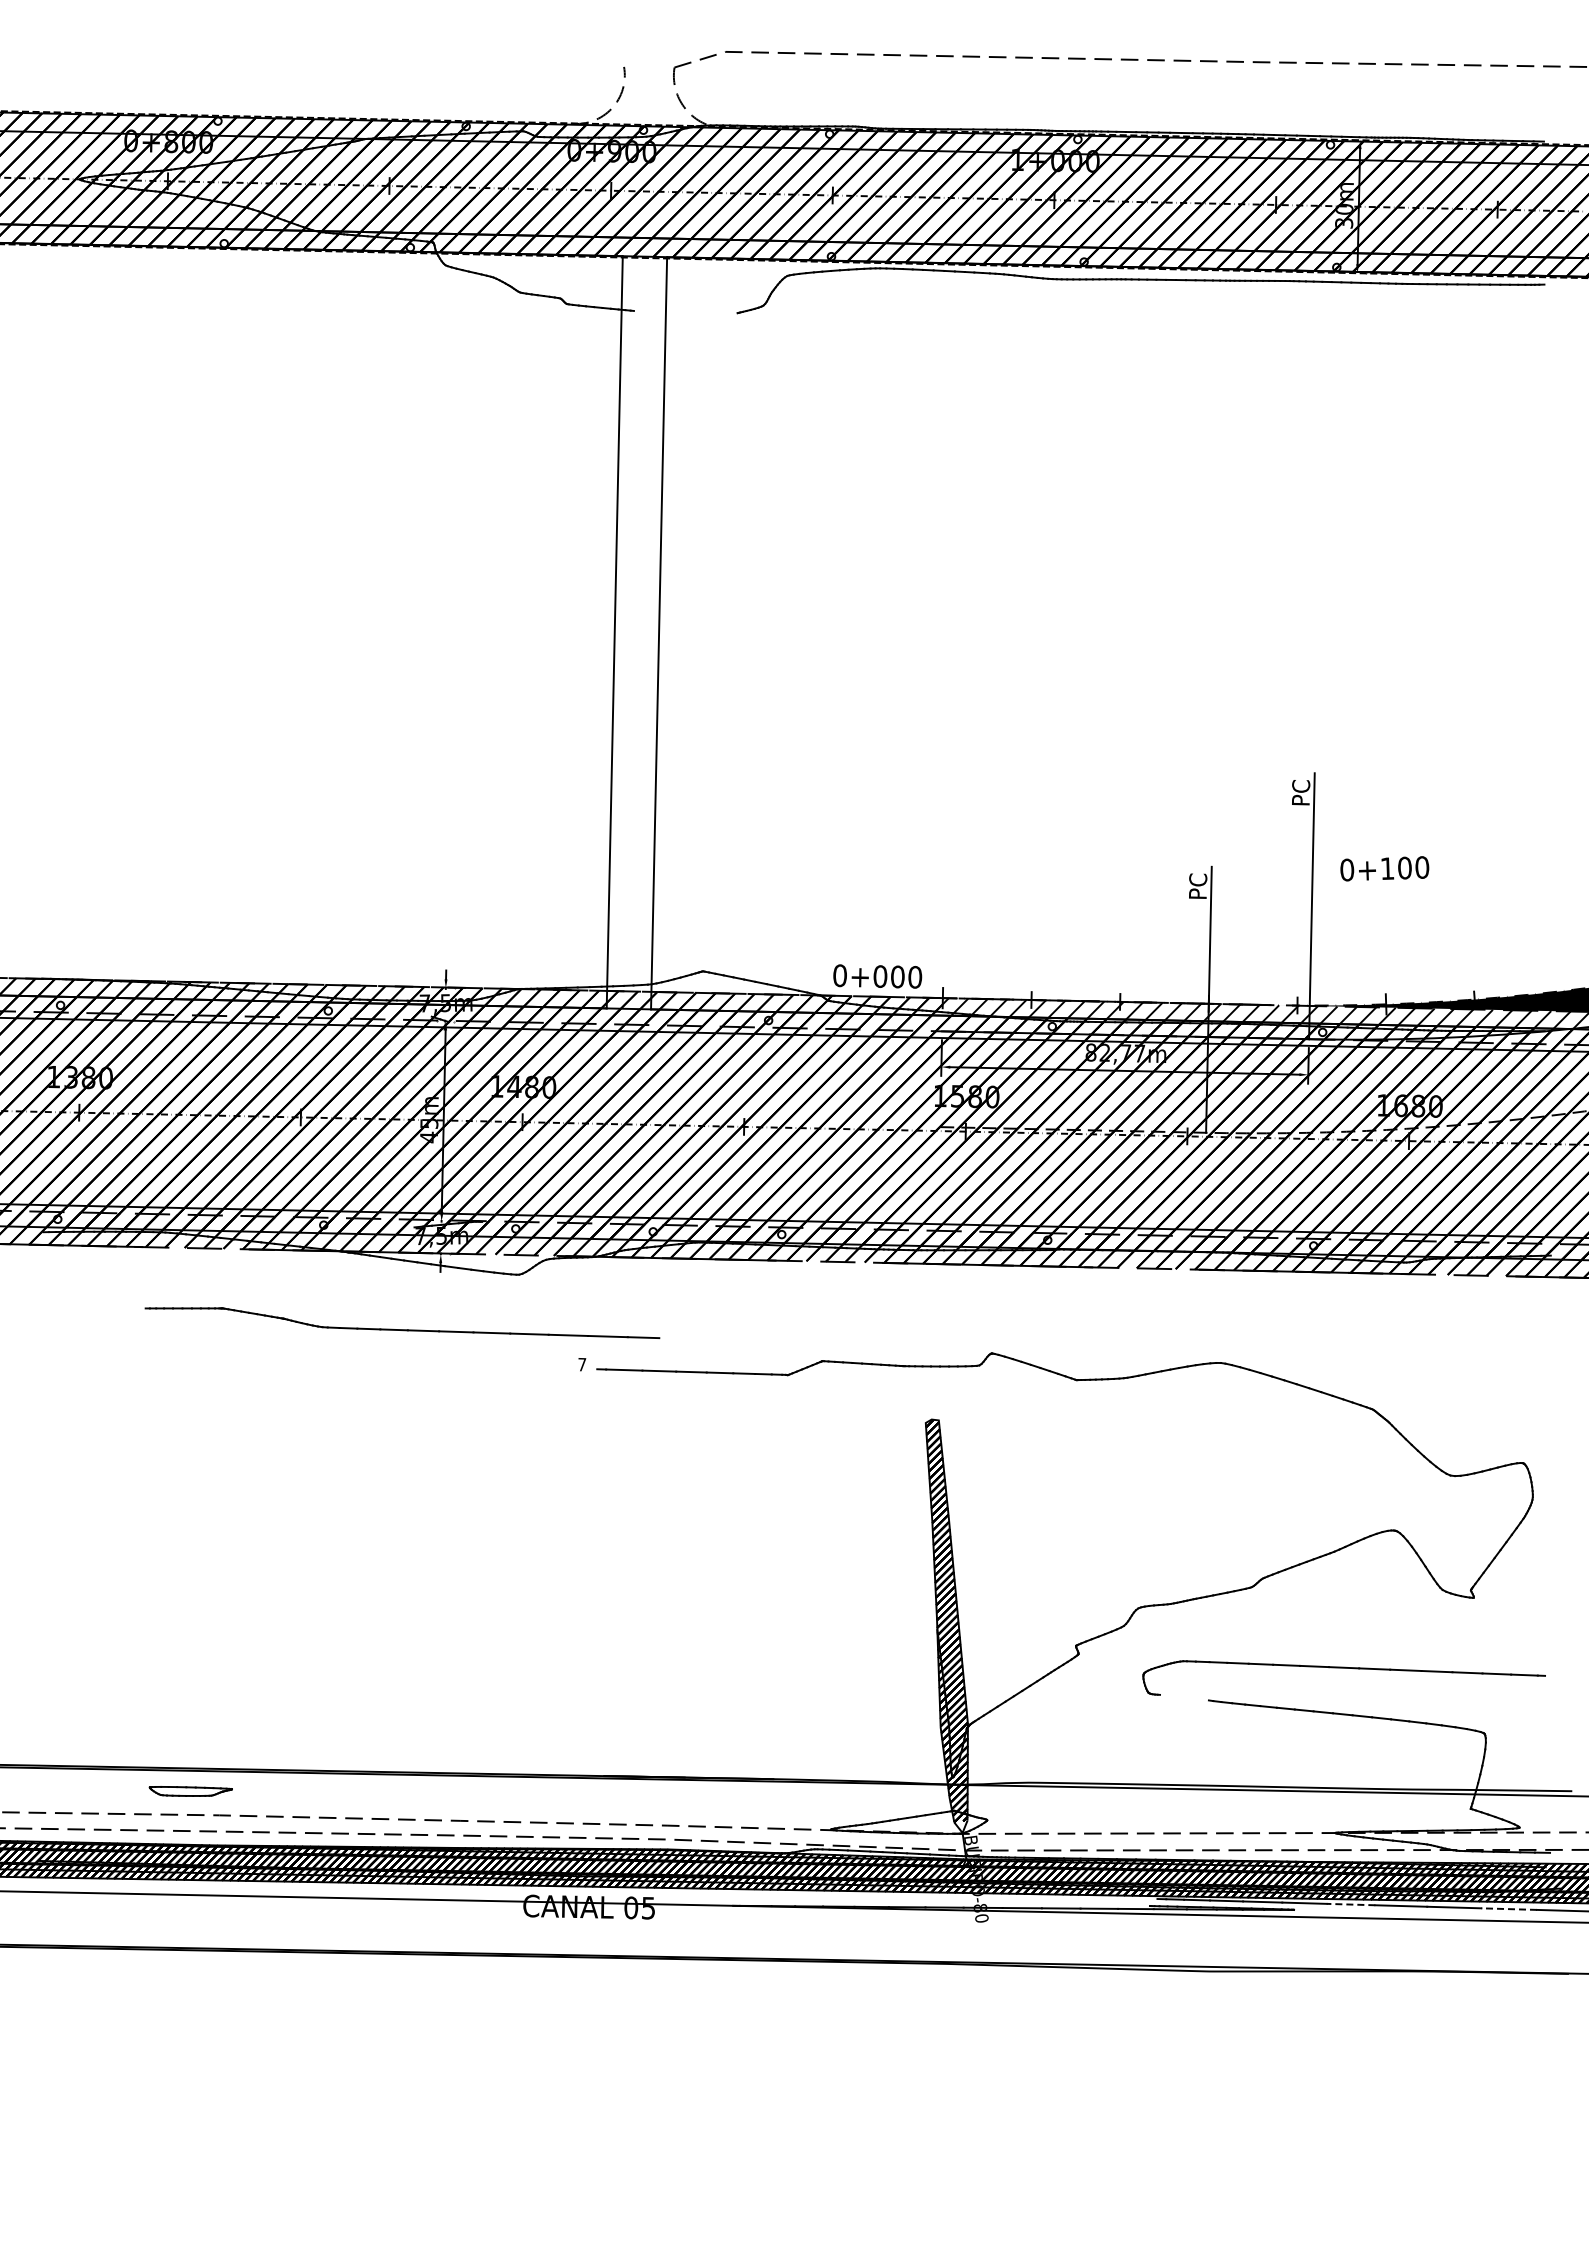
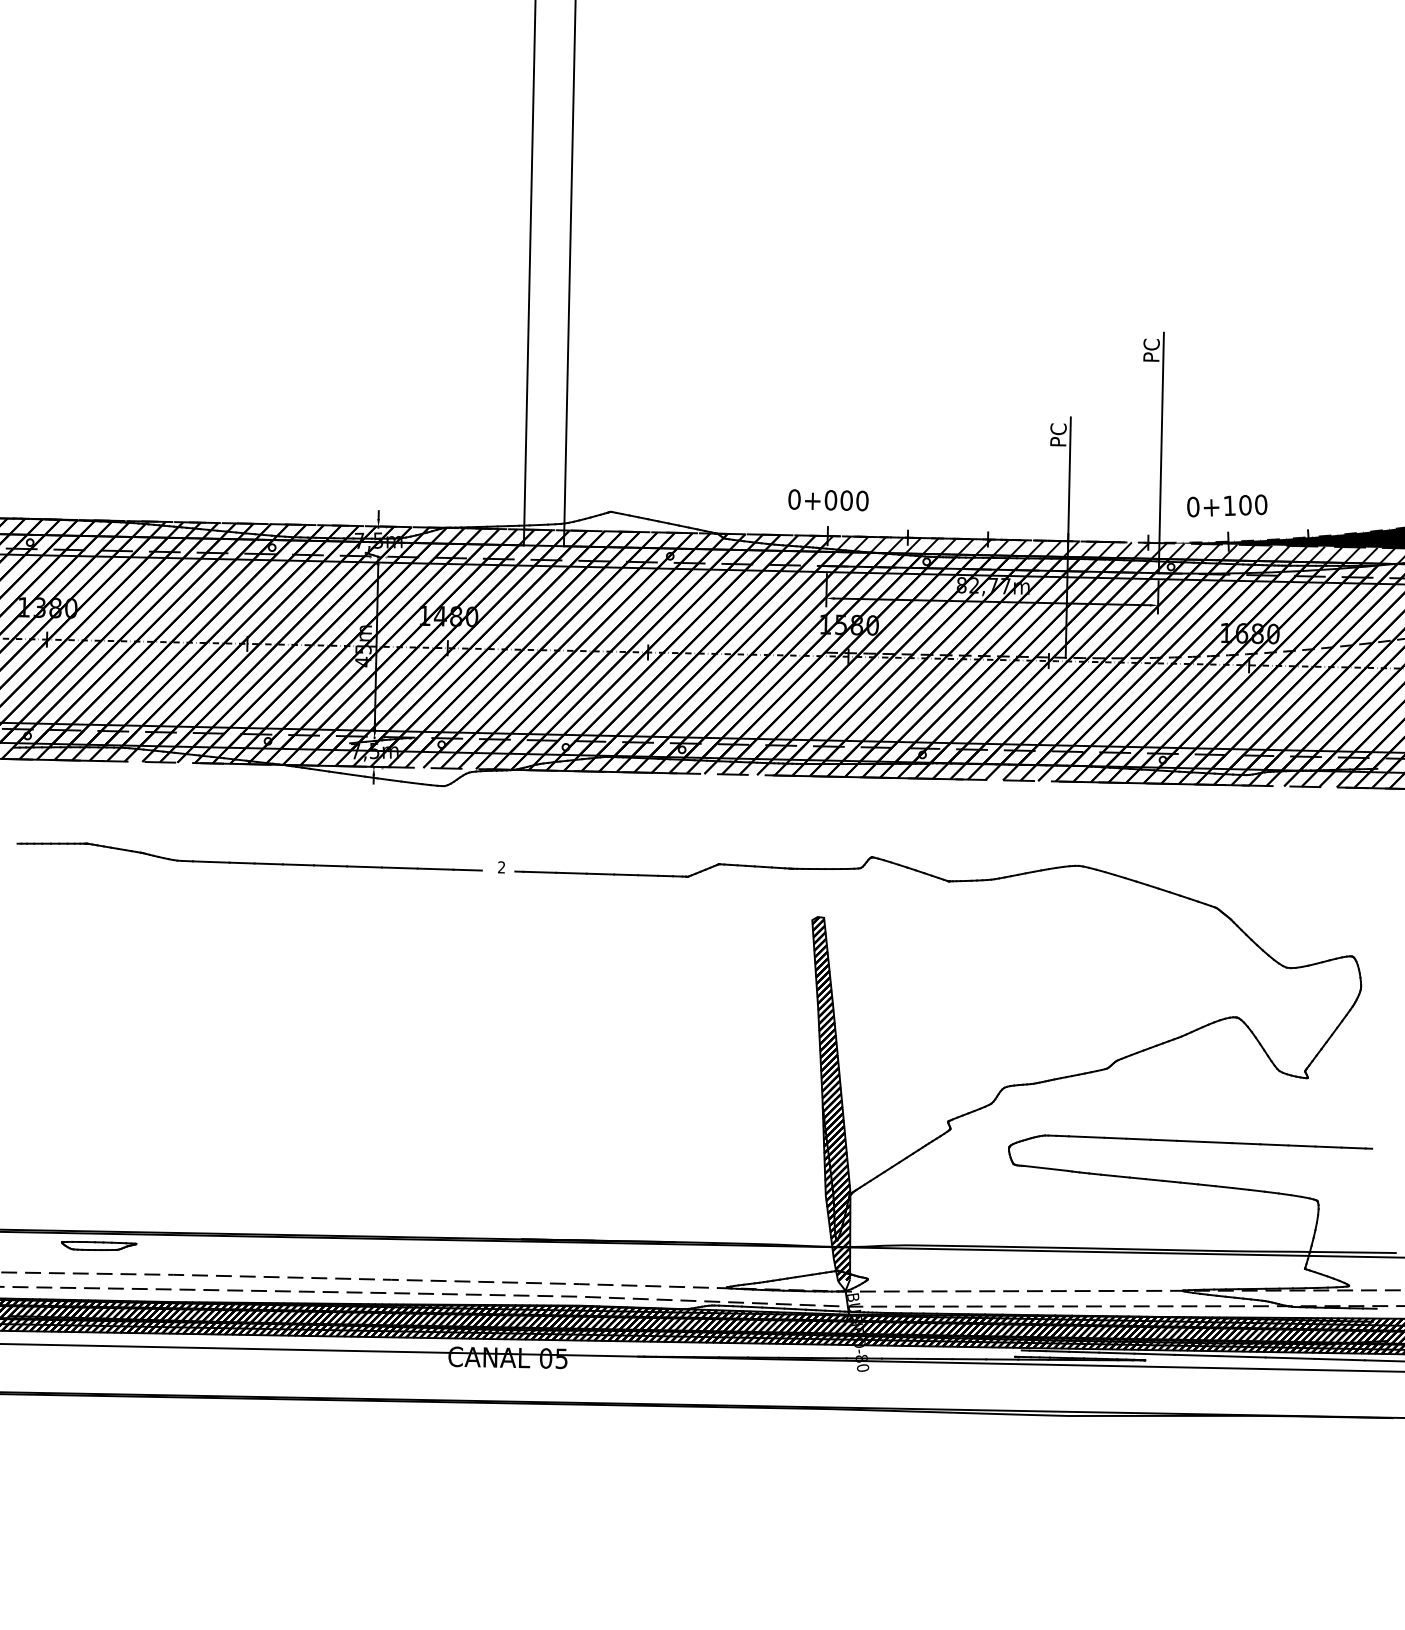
text: (1384, 868) -> (1226, 505), moved
text: (877, 976) -> (828, 500), moved
part: (402, 1329) -> (249, 862), moved
text: (582, 1364) -> (501, 867), 7 -> 2
line: (1184, 1697) -> (1046, 1168), added
part: (190, 1791) -> (98, 1246), moved
line: (1350, 1904) -> (1196, 1355), dashed -> solid
line: (1509, 1909) -> (1339, 1359), dashed -> solid

